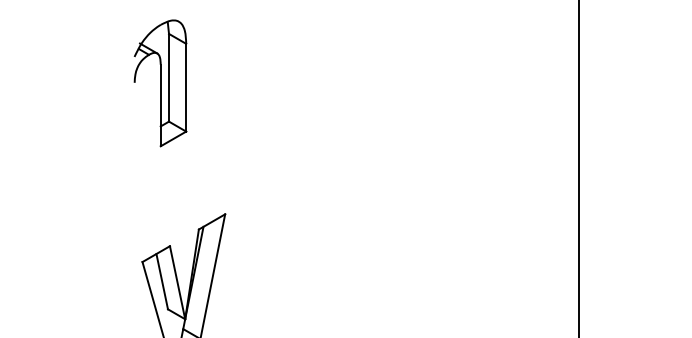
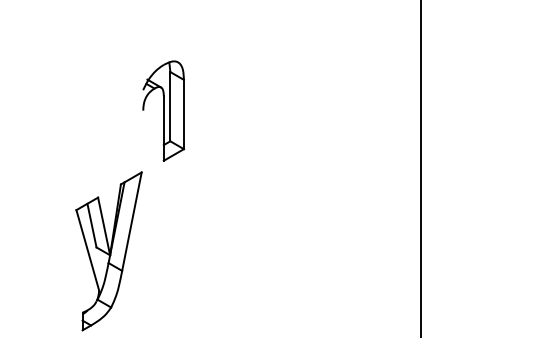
part: (160, 82) -> (163, 110), moved

